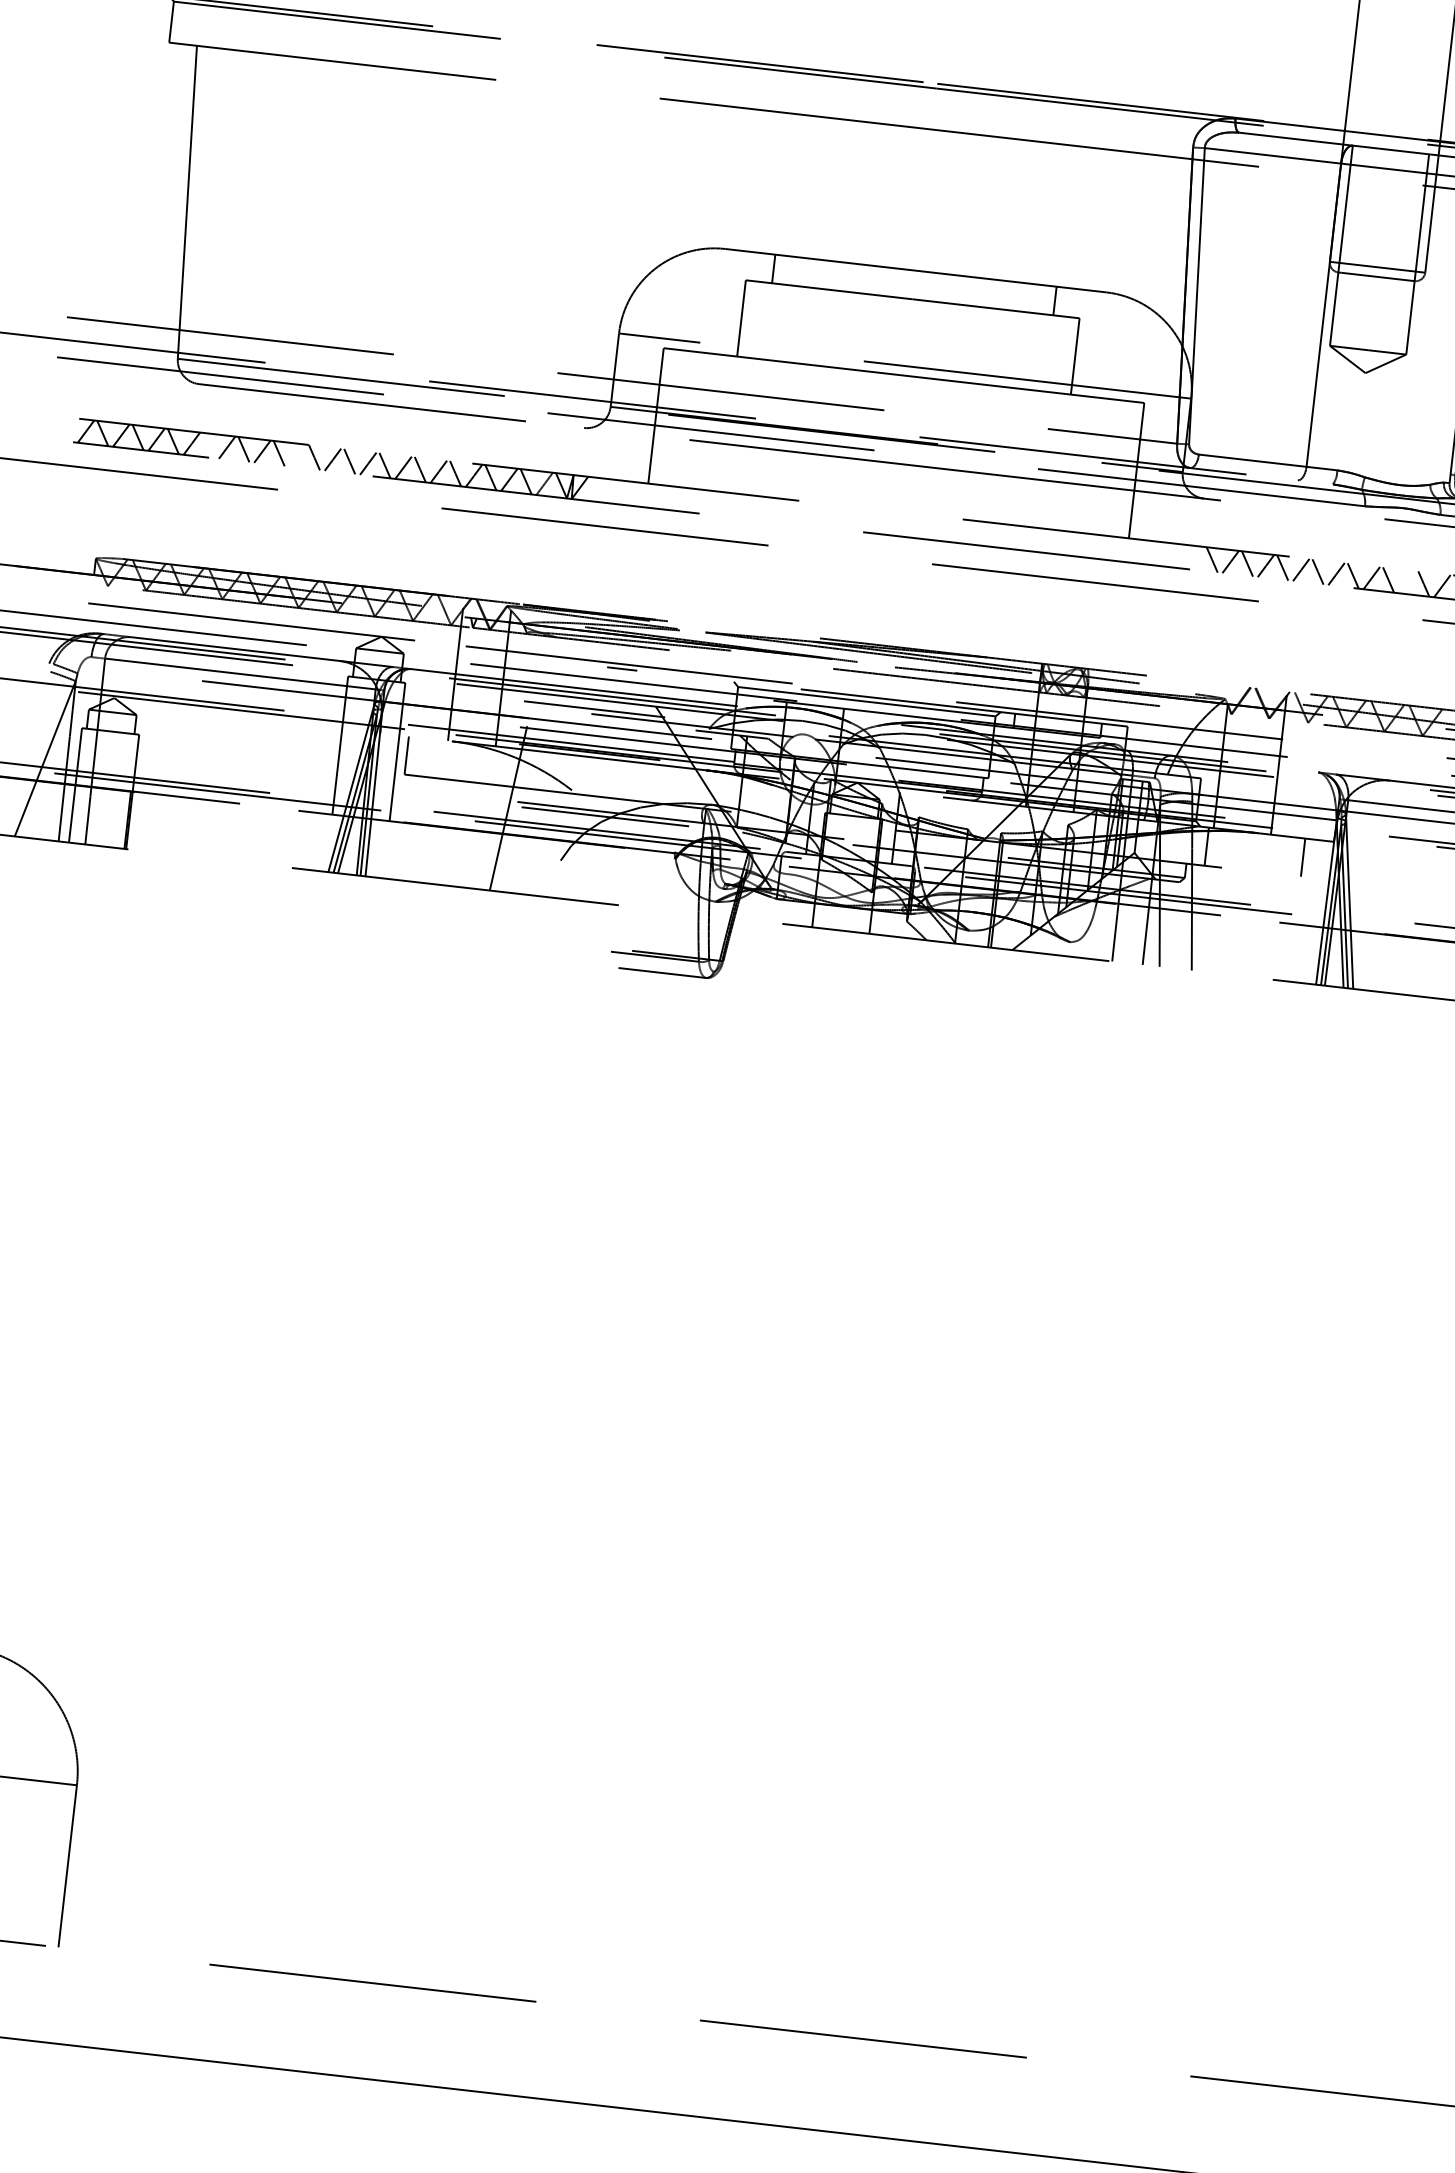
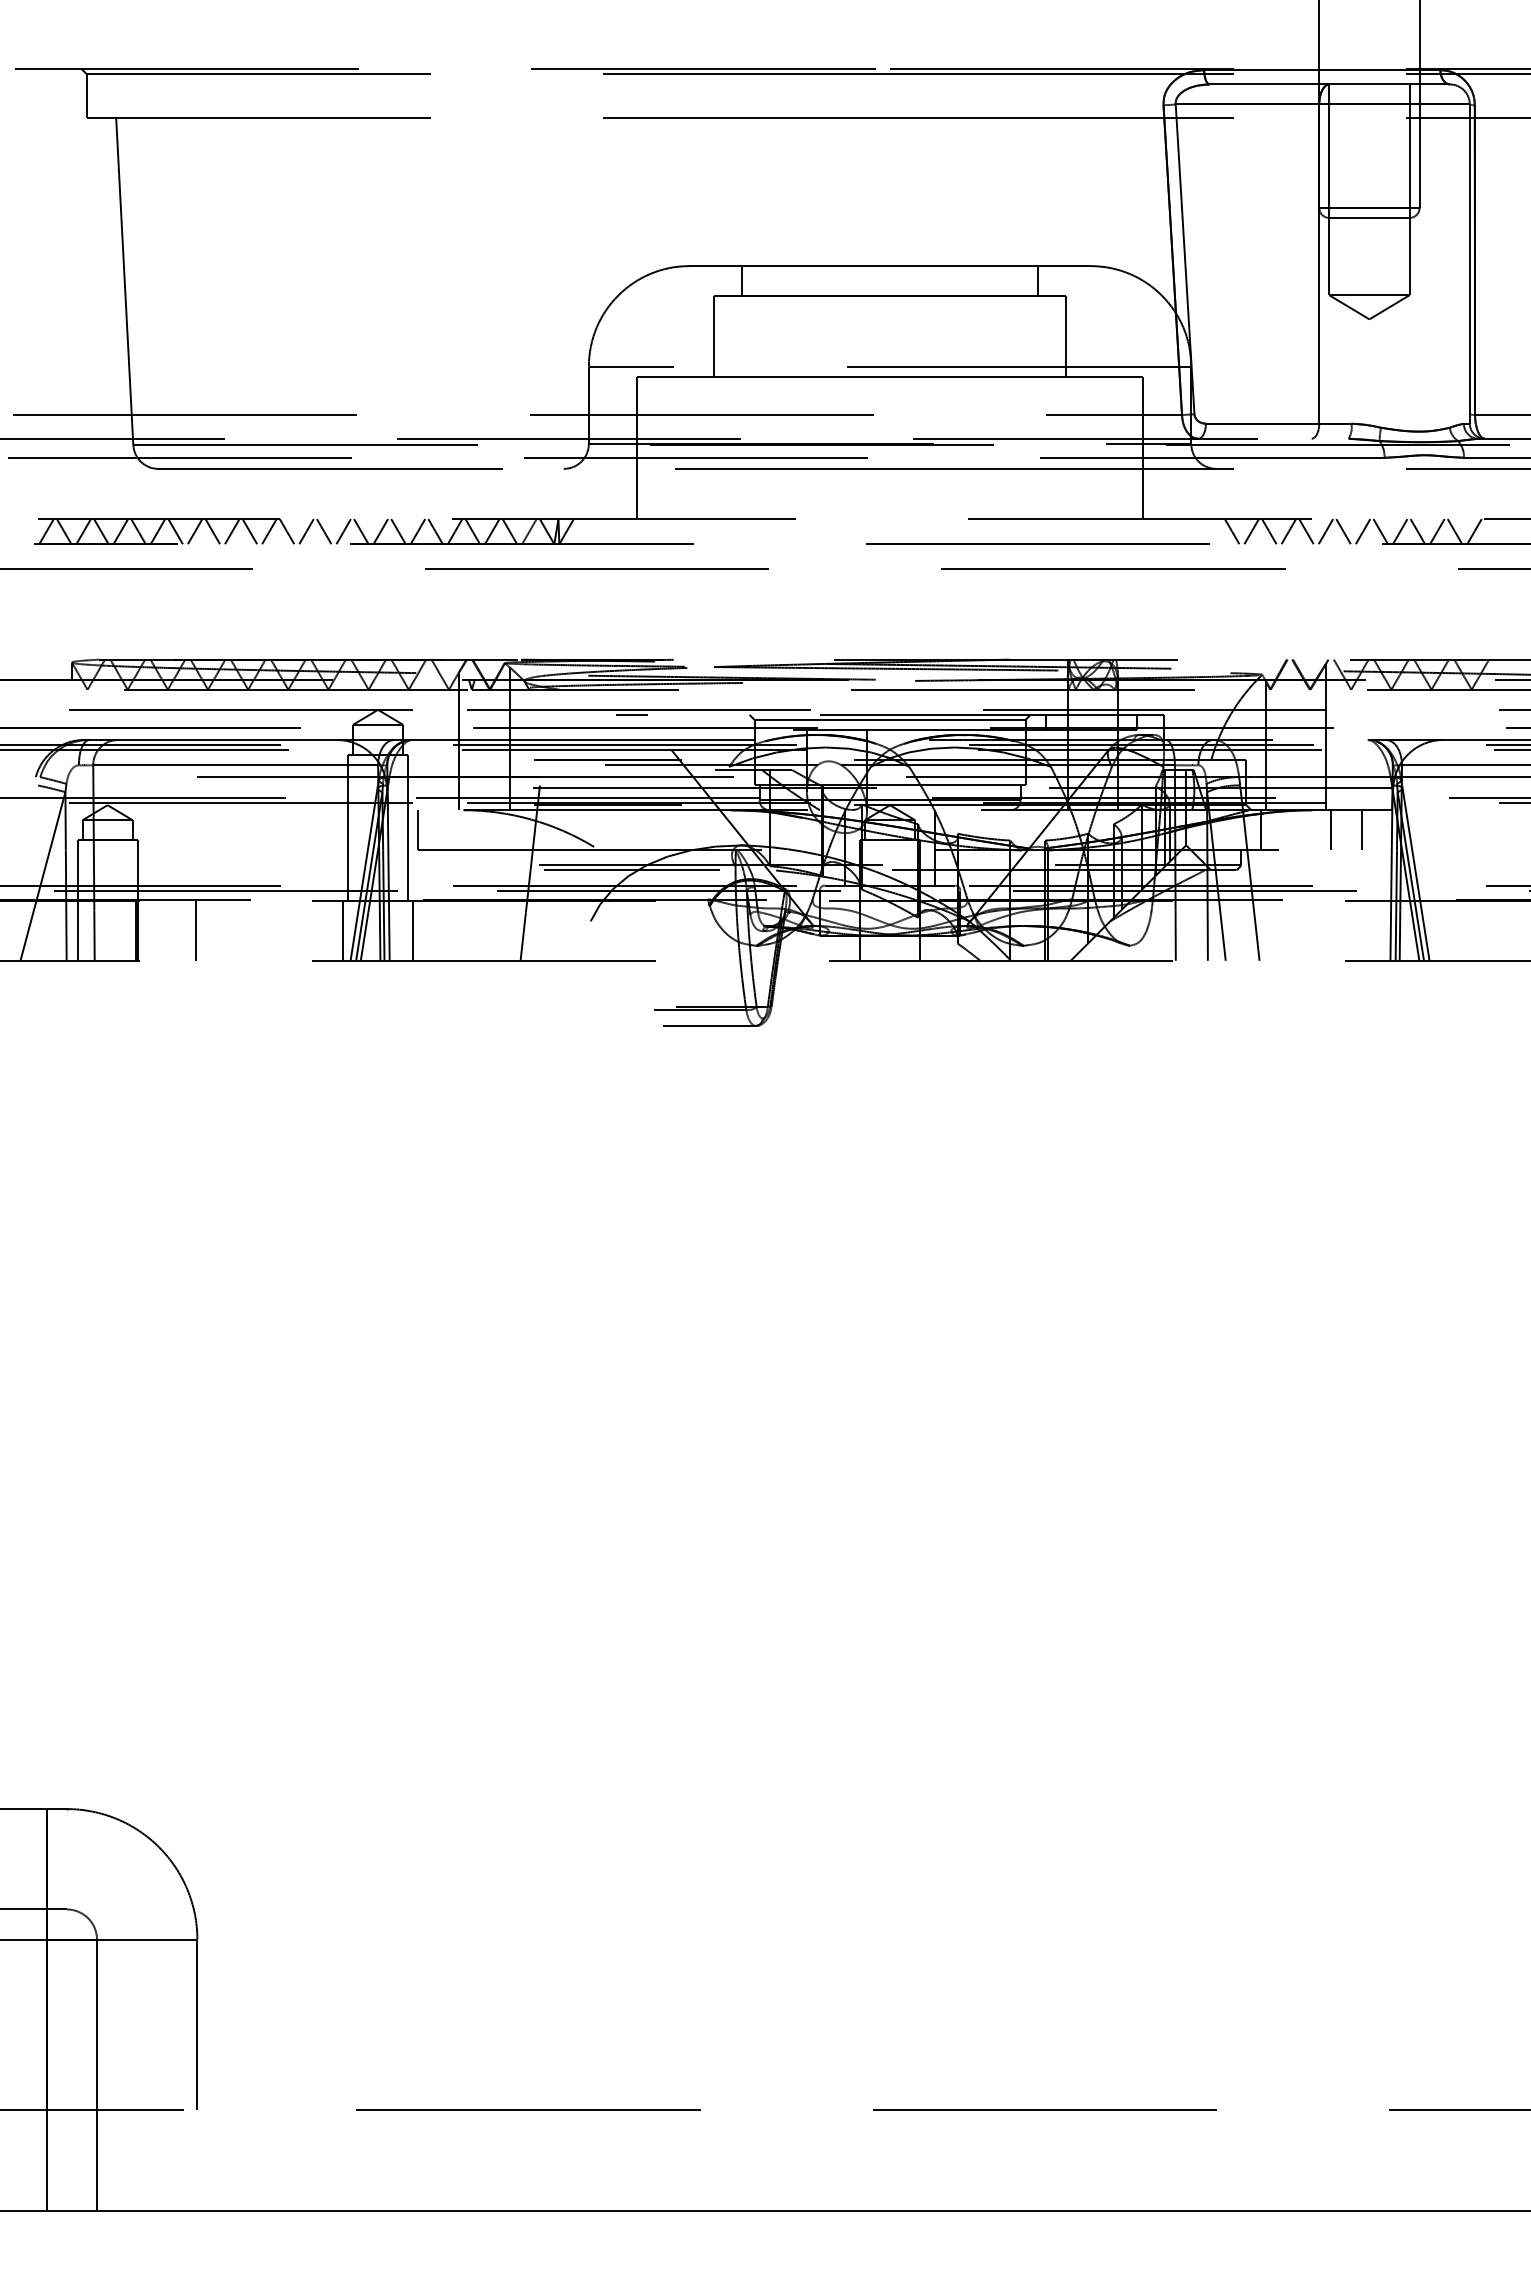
line: (208, 445) -> (175, 531), added
line: (297, 455) -> (269, 531), added
line: (1407, 582) -> (1437, 531), added
line: (185, 826) -> (196, 930), added
line: (323, 842) -> (342, 930), added
line: (391, 850) -> (413, 930), added
line: (1273, 854) -> (1330, 830), added

